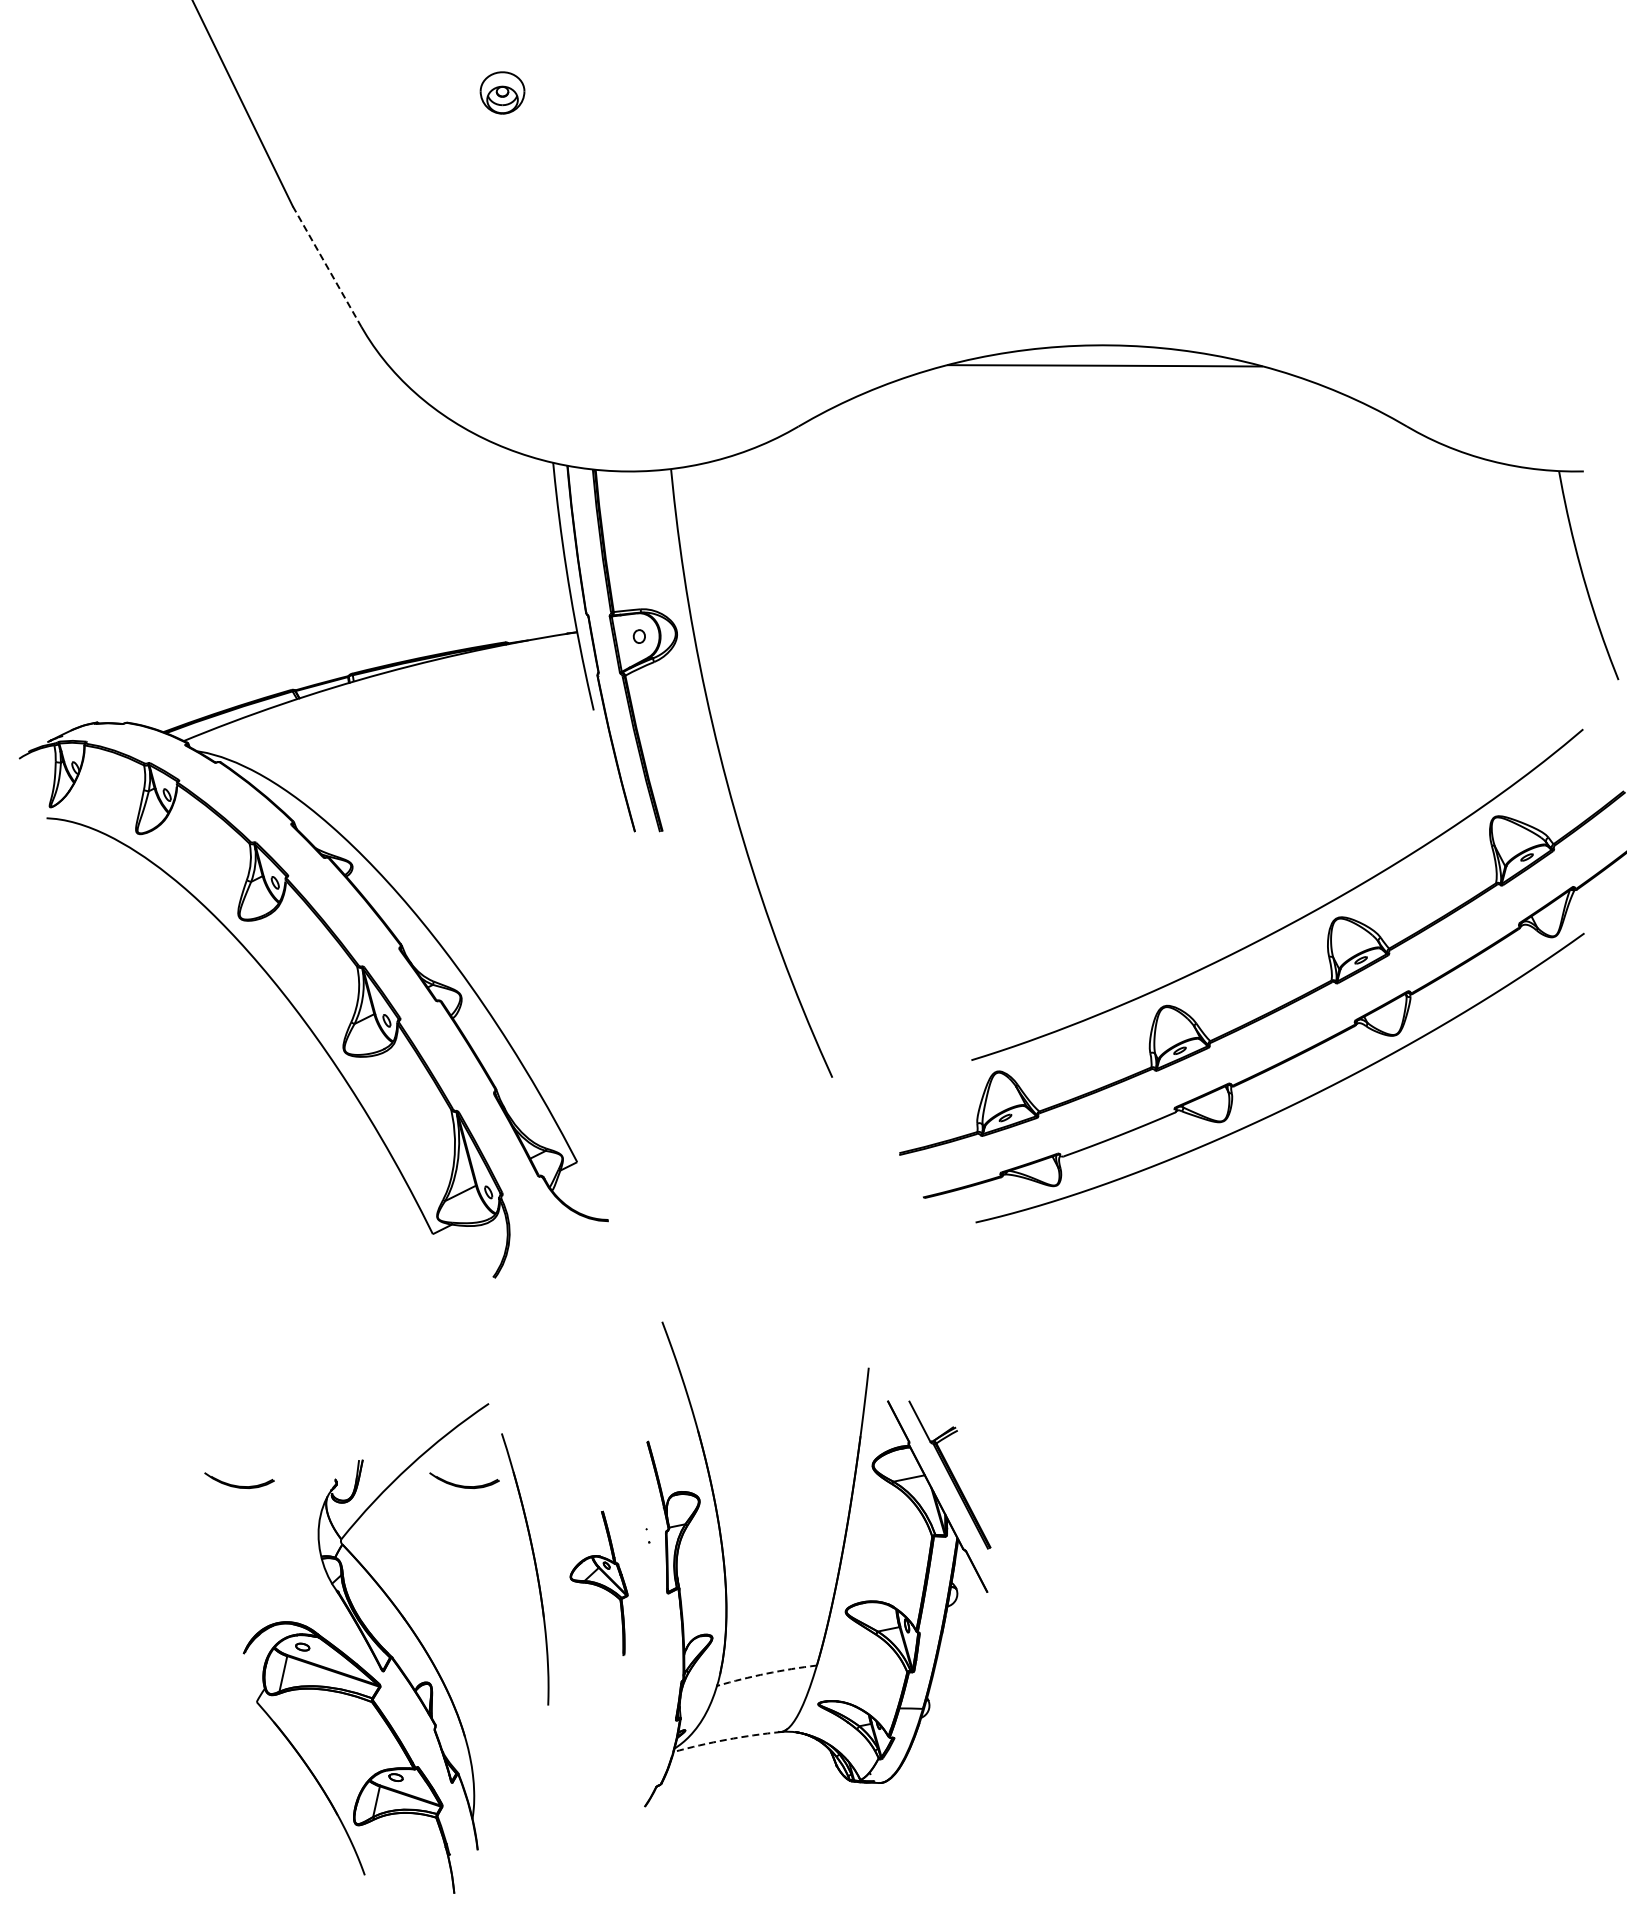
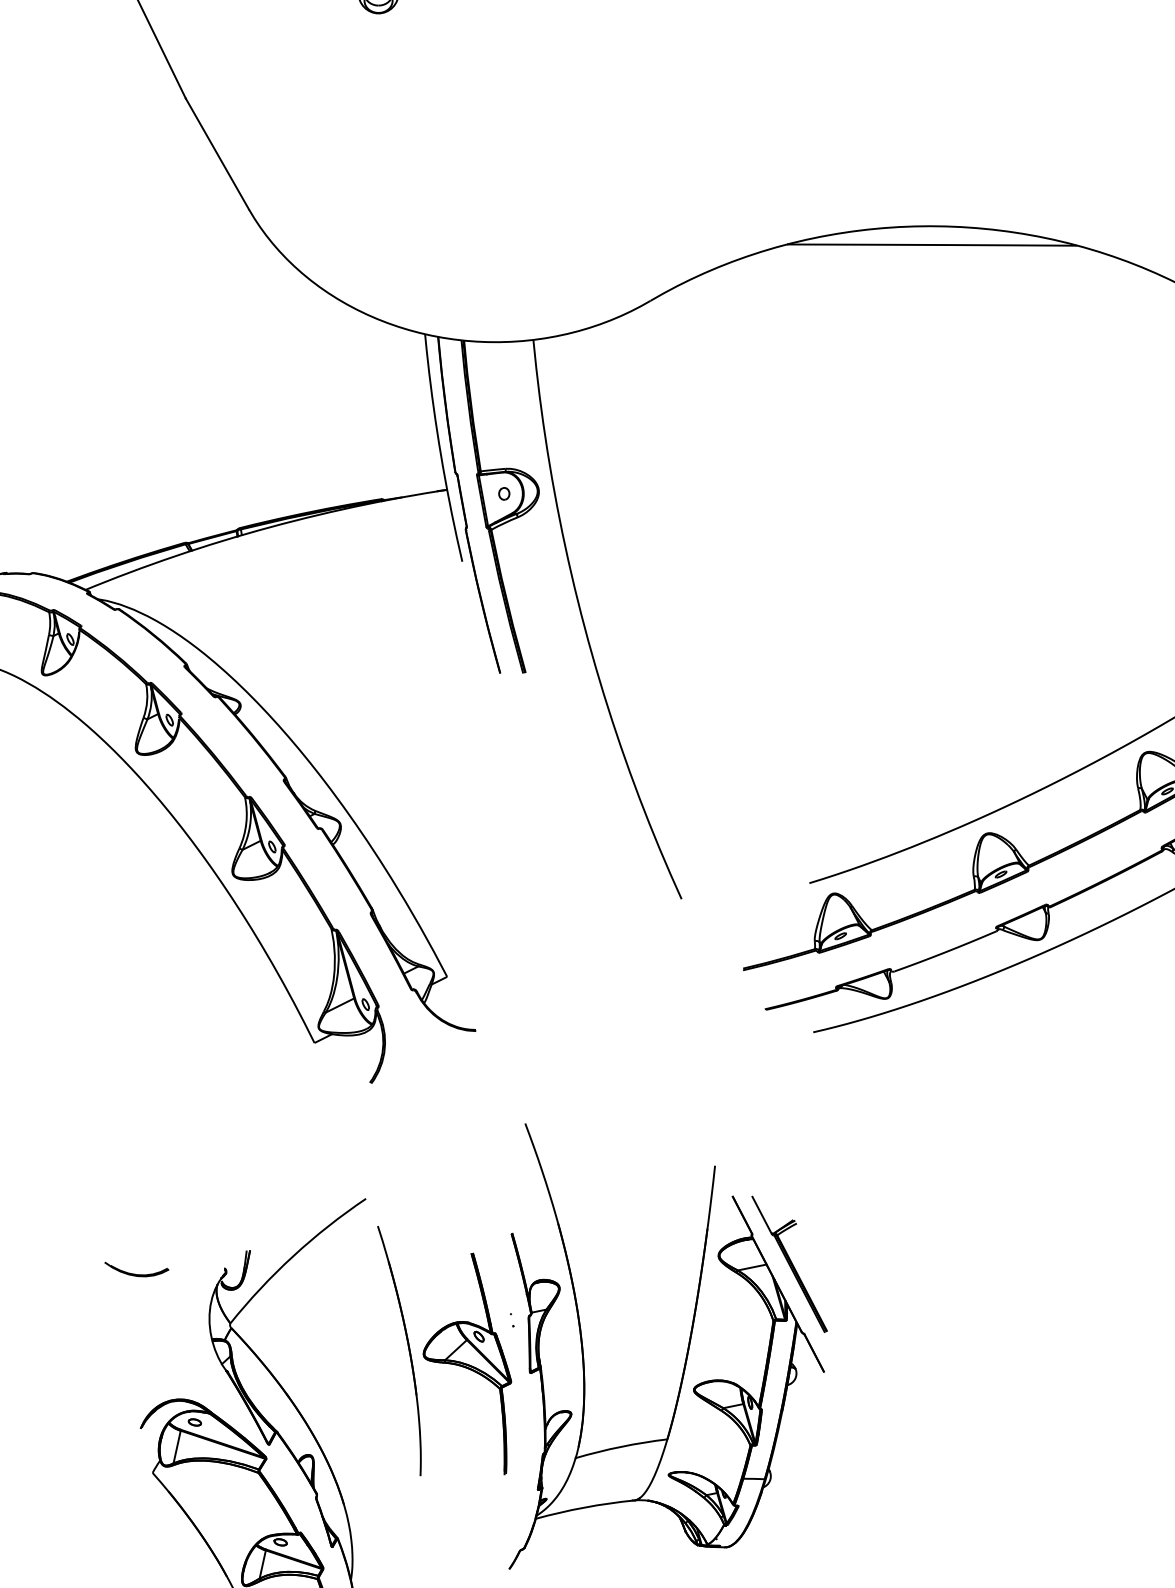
line: (327, 267) -> (217, 154), dashed -> solid
part: (464, 1480) -> (343, 1269), removed
part: (598, 1583) -> (466, 1364), size x1.67
arc: (766, 1673) -> (621, 1446), dashed -> solid
arc: (726, 1739) -> (584, 1507), dashed -> solid

